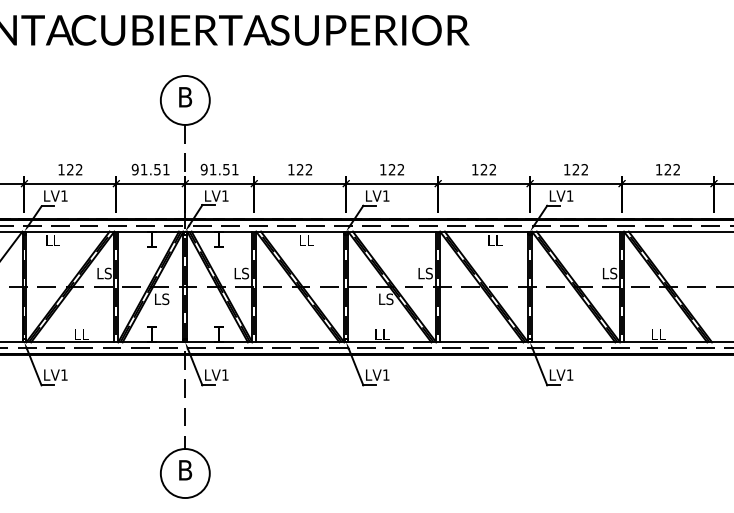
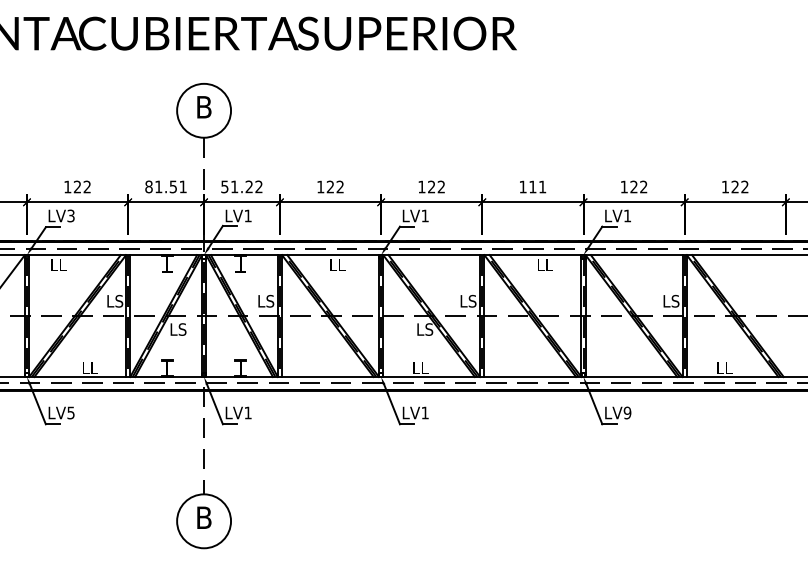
text: (134, 169) -> (148, 186), 91.51 -> 81.51
text: (219, 169) -> (241, 186), 91.51 -> 51.22
text: (488, 169) -> (537, 186), 122 -> 111
text: (63, 195) -> (70, 215), LV1 -> LV3
text: (63, 374) -> (70, 412), LV1 -> LV5
text: (570, 374) -> (627, 412), LV1 -> LV9

